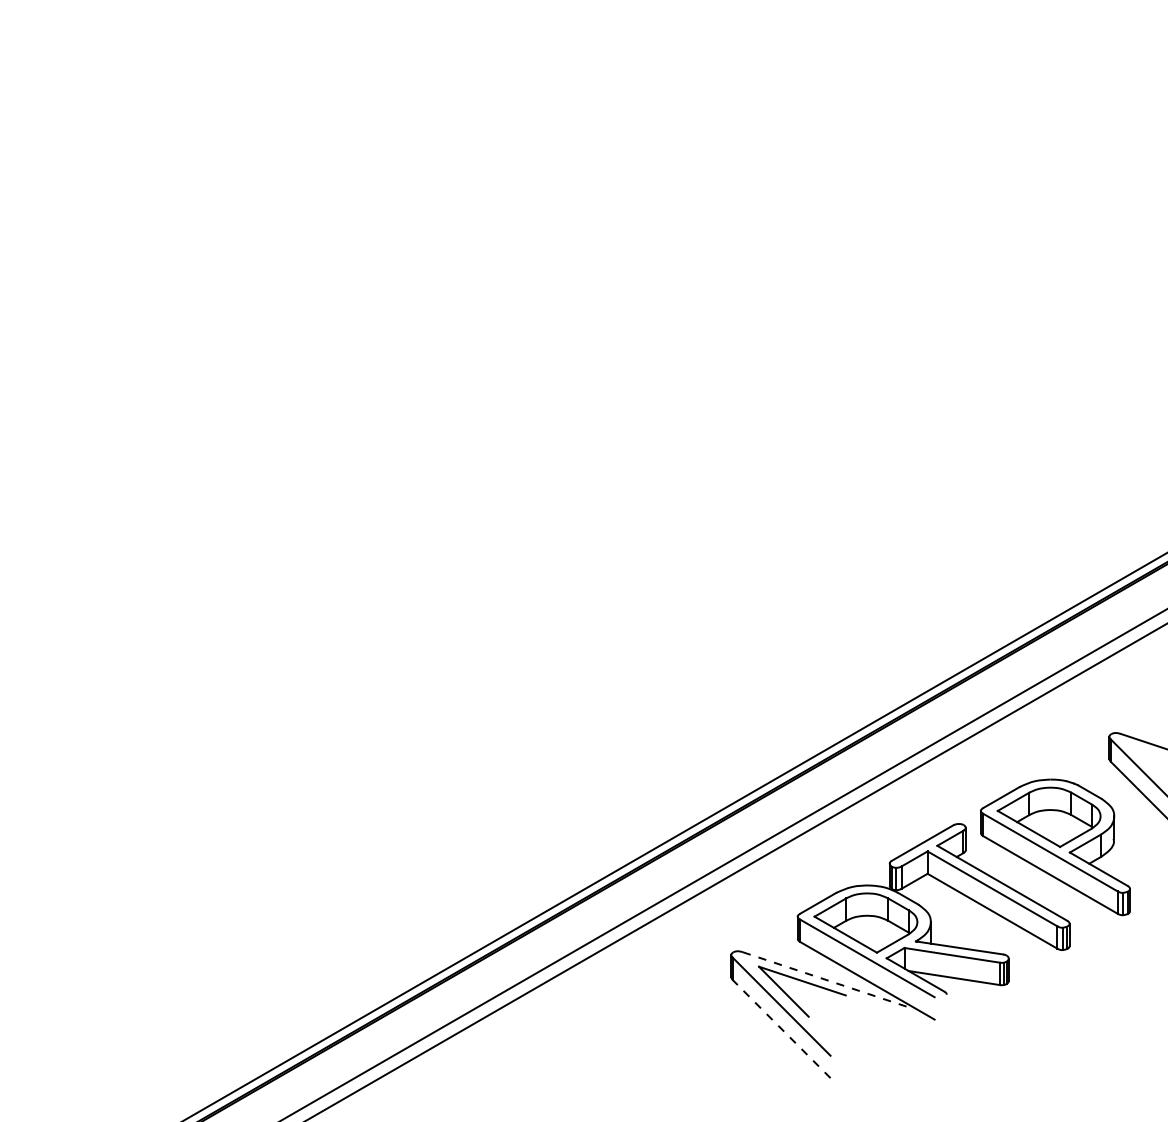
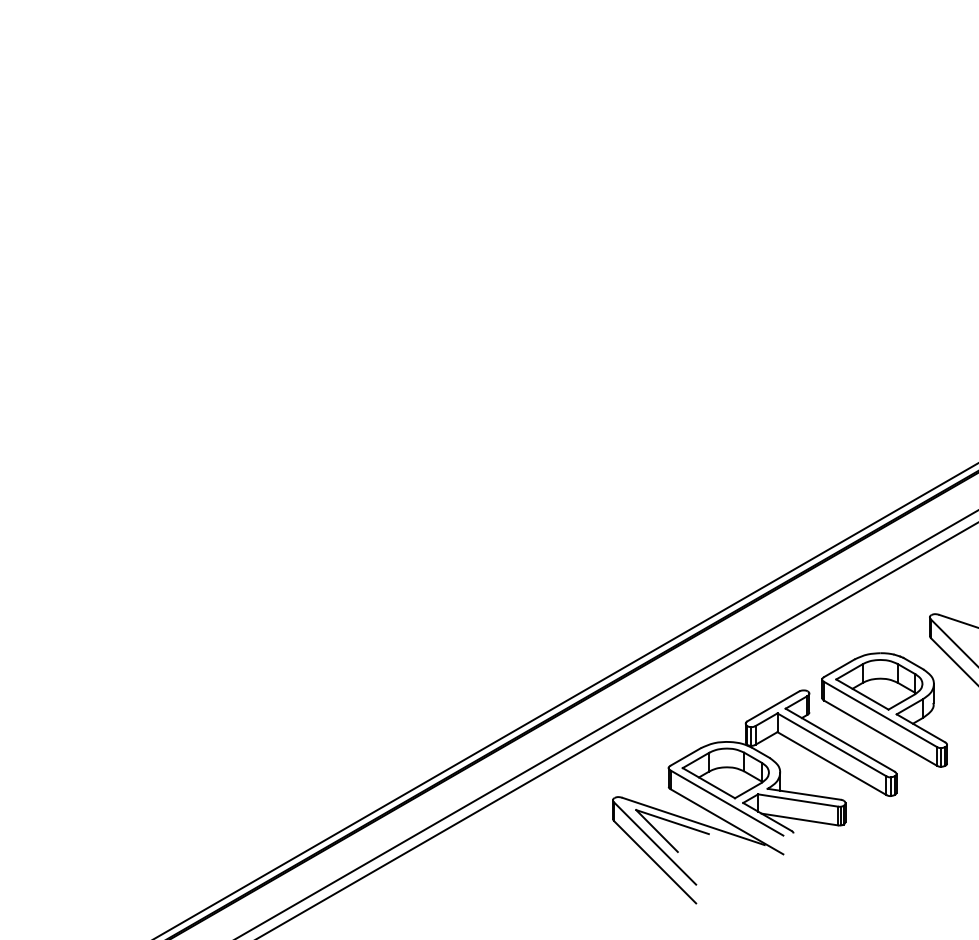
line: (828, 980) -> (694, 821), dashed -> solid
line: (781, 1028) -> (655, 861), dashed -> solid

